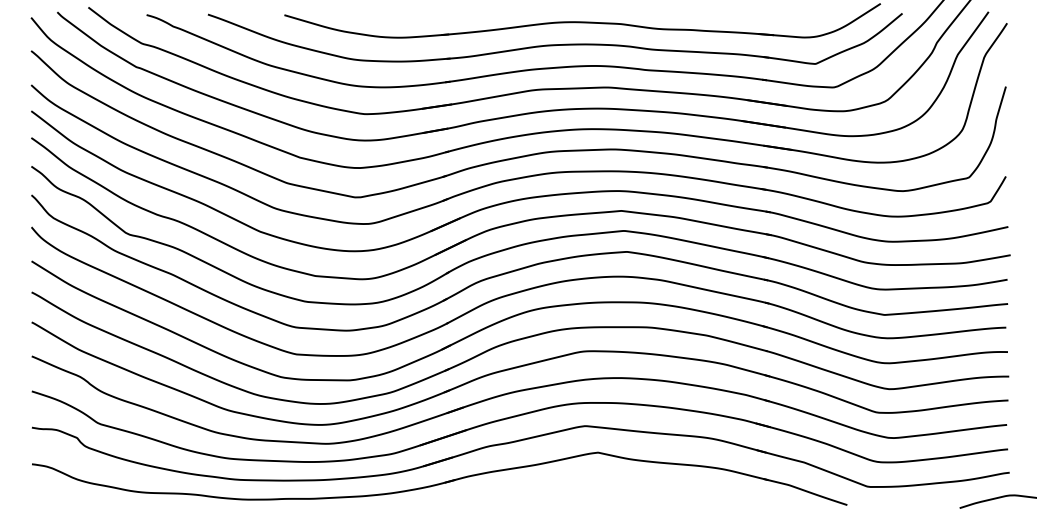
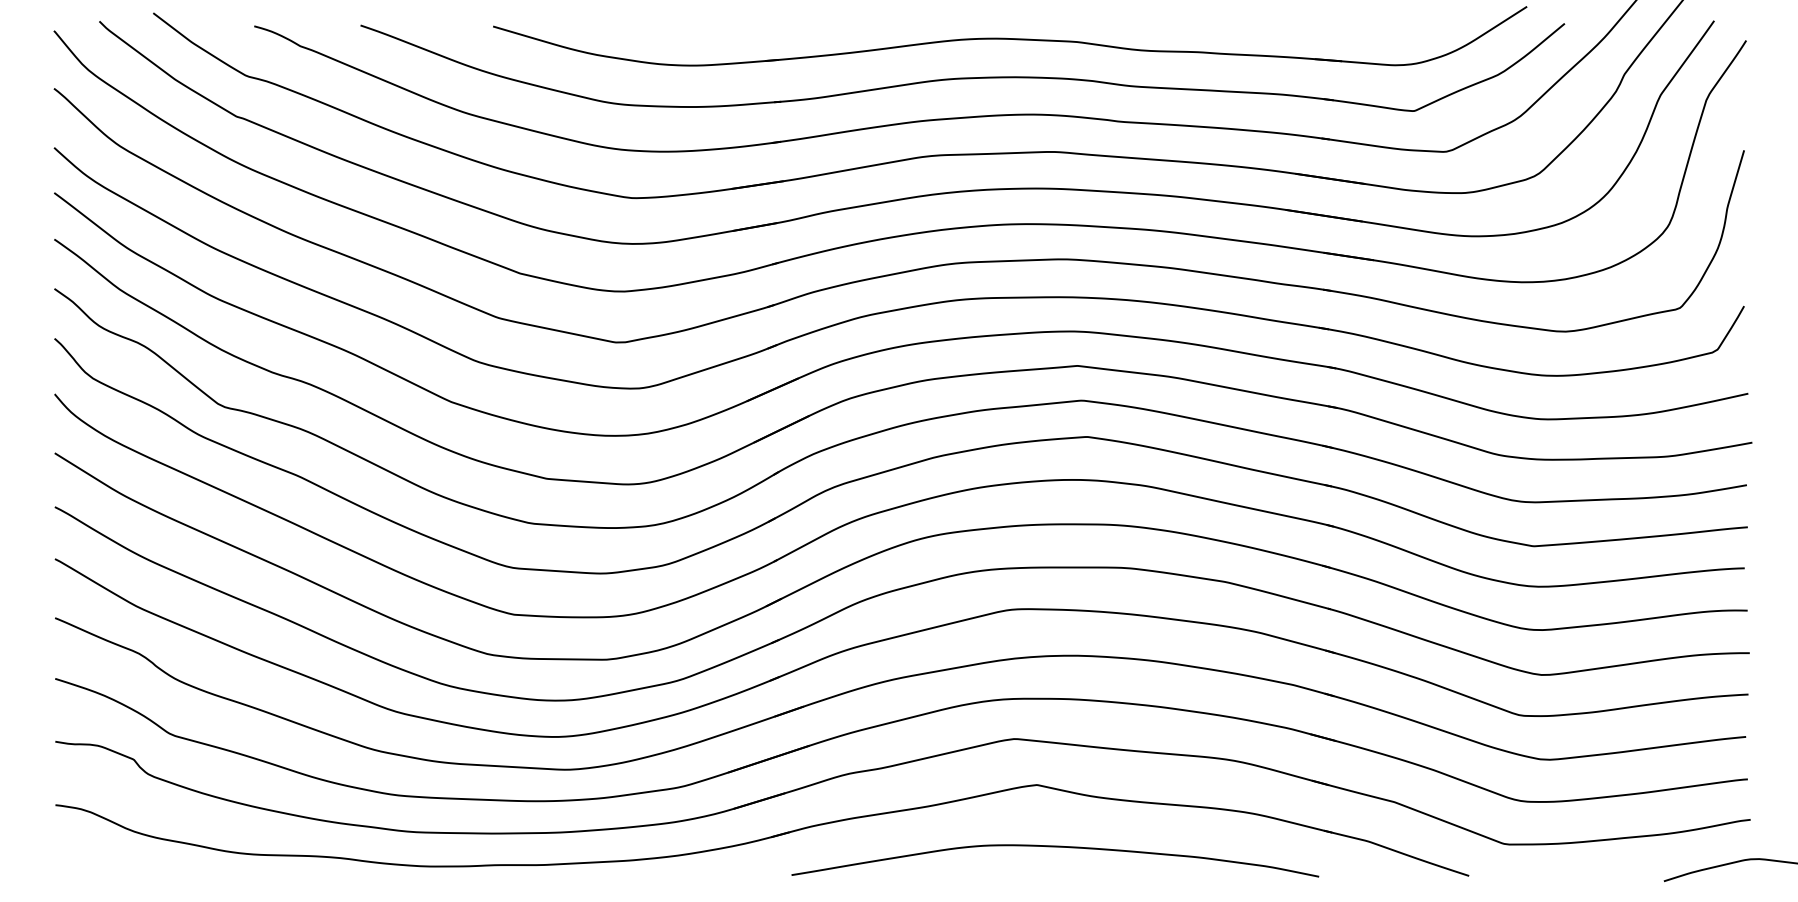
curve: (610, 489) -> (1058, 848), added

